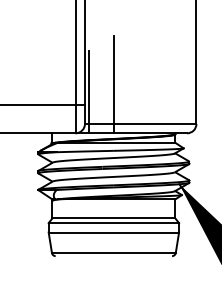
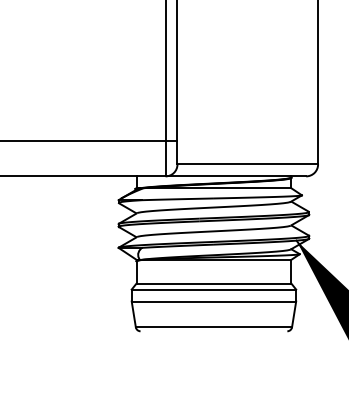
line: (113, 84) -> (213, 114), removed
line: (88, 92) -> (182, 124), removed

